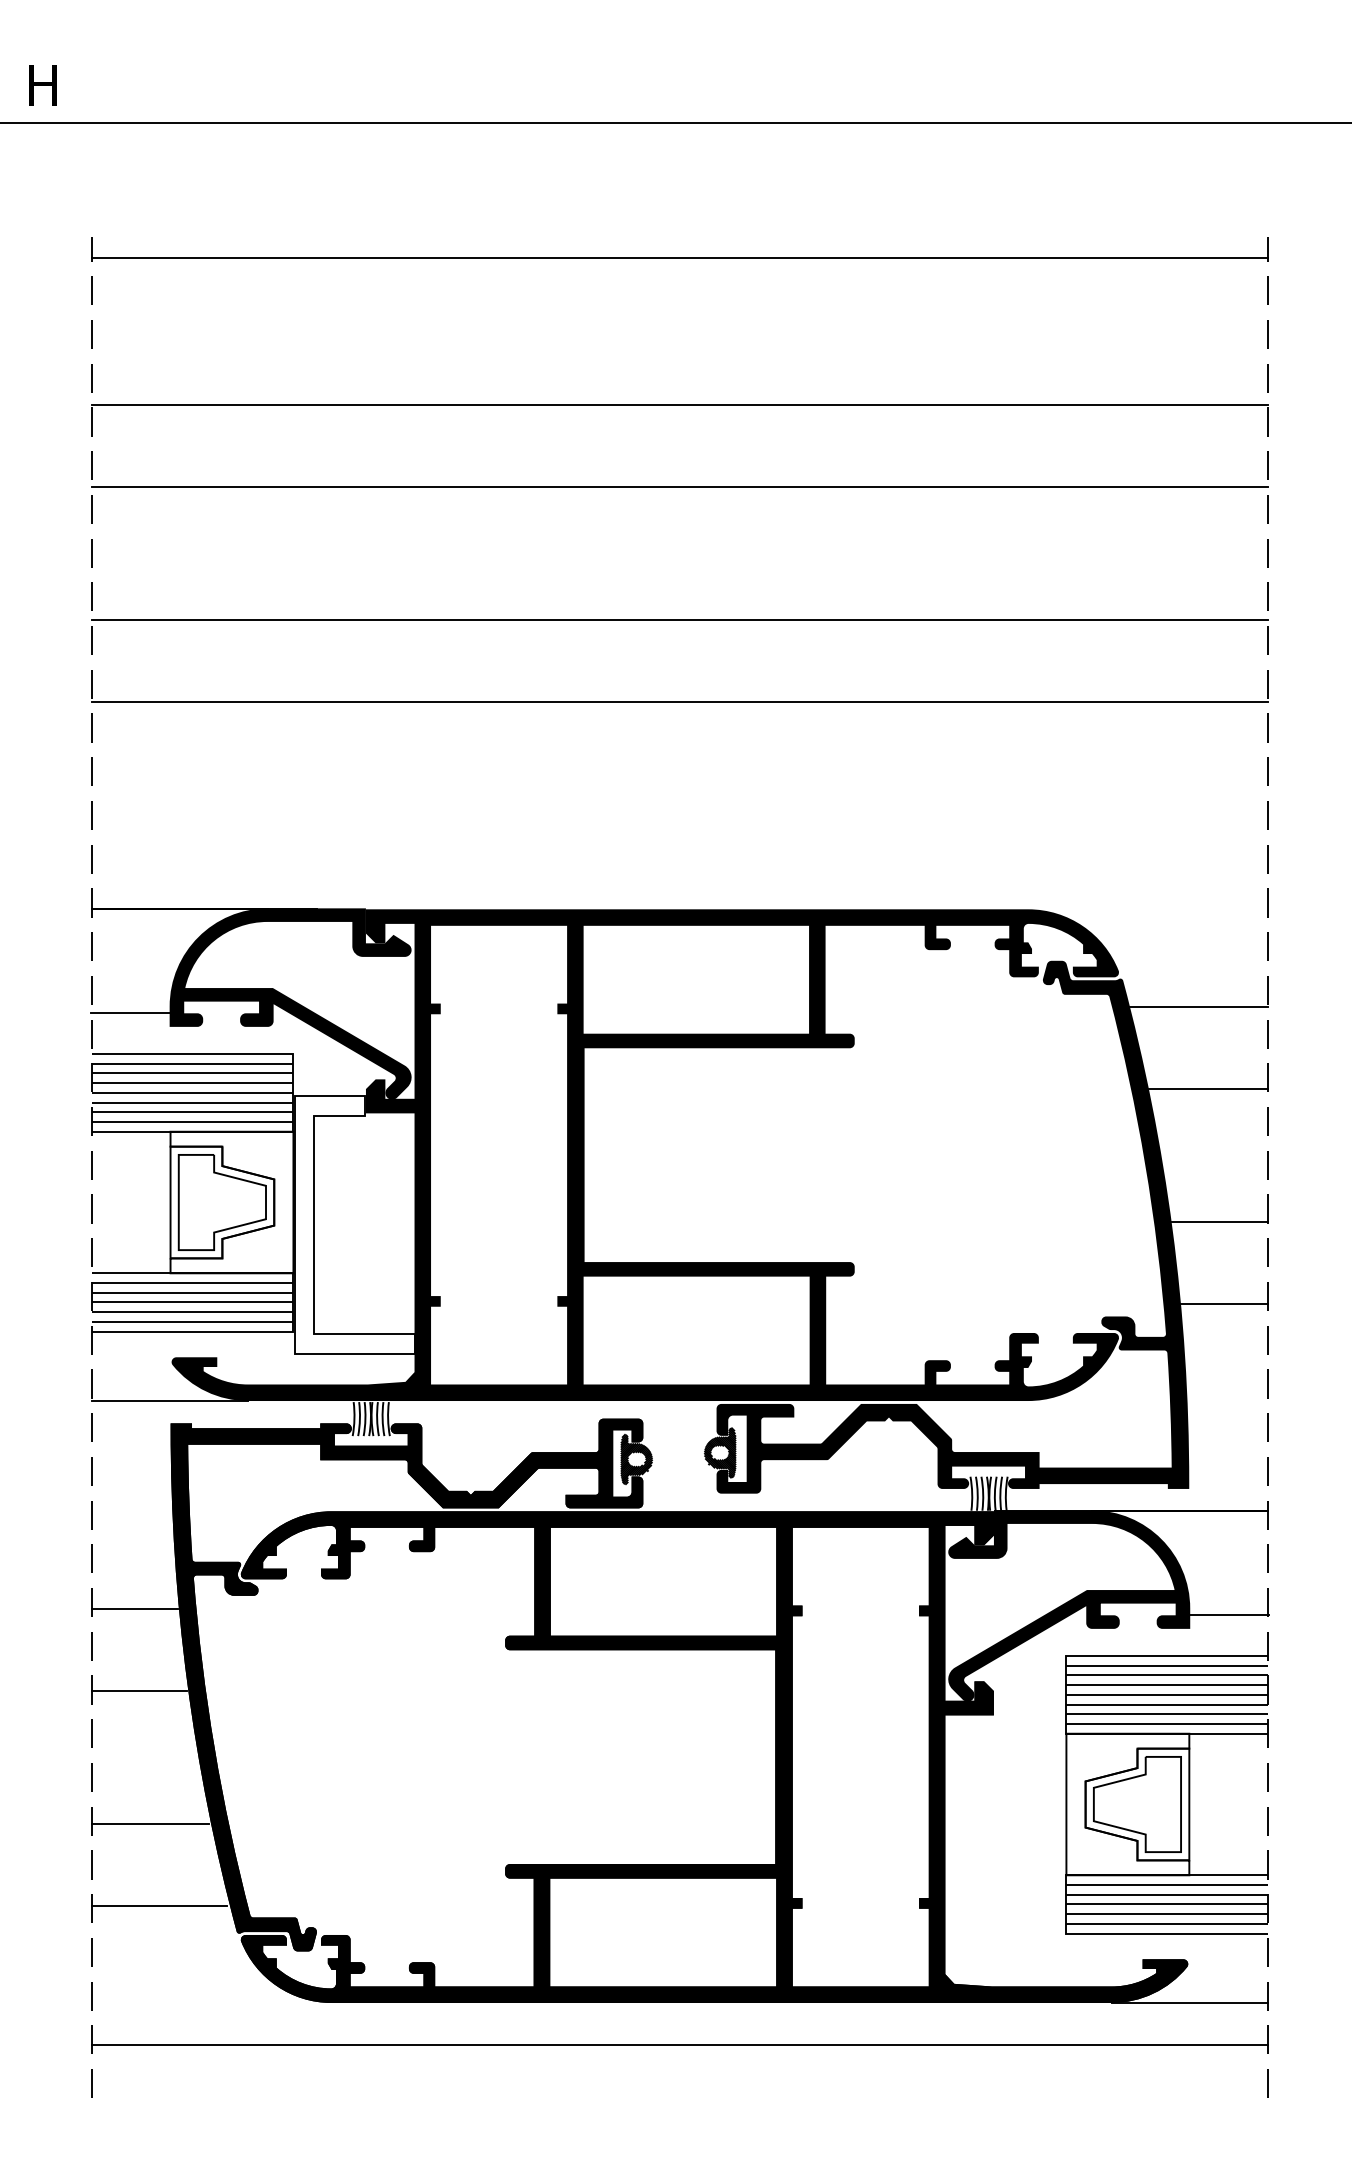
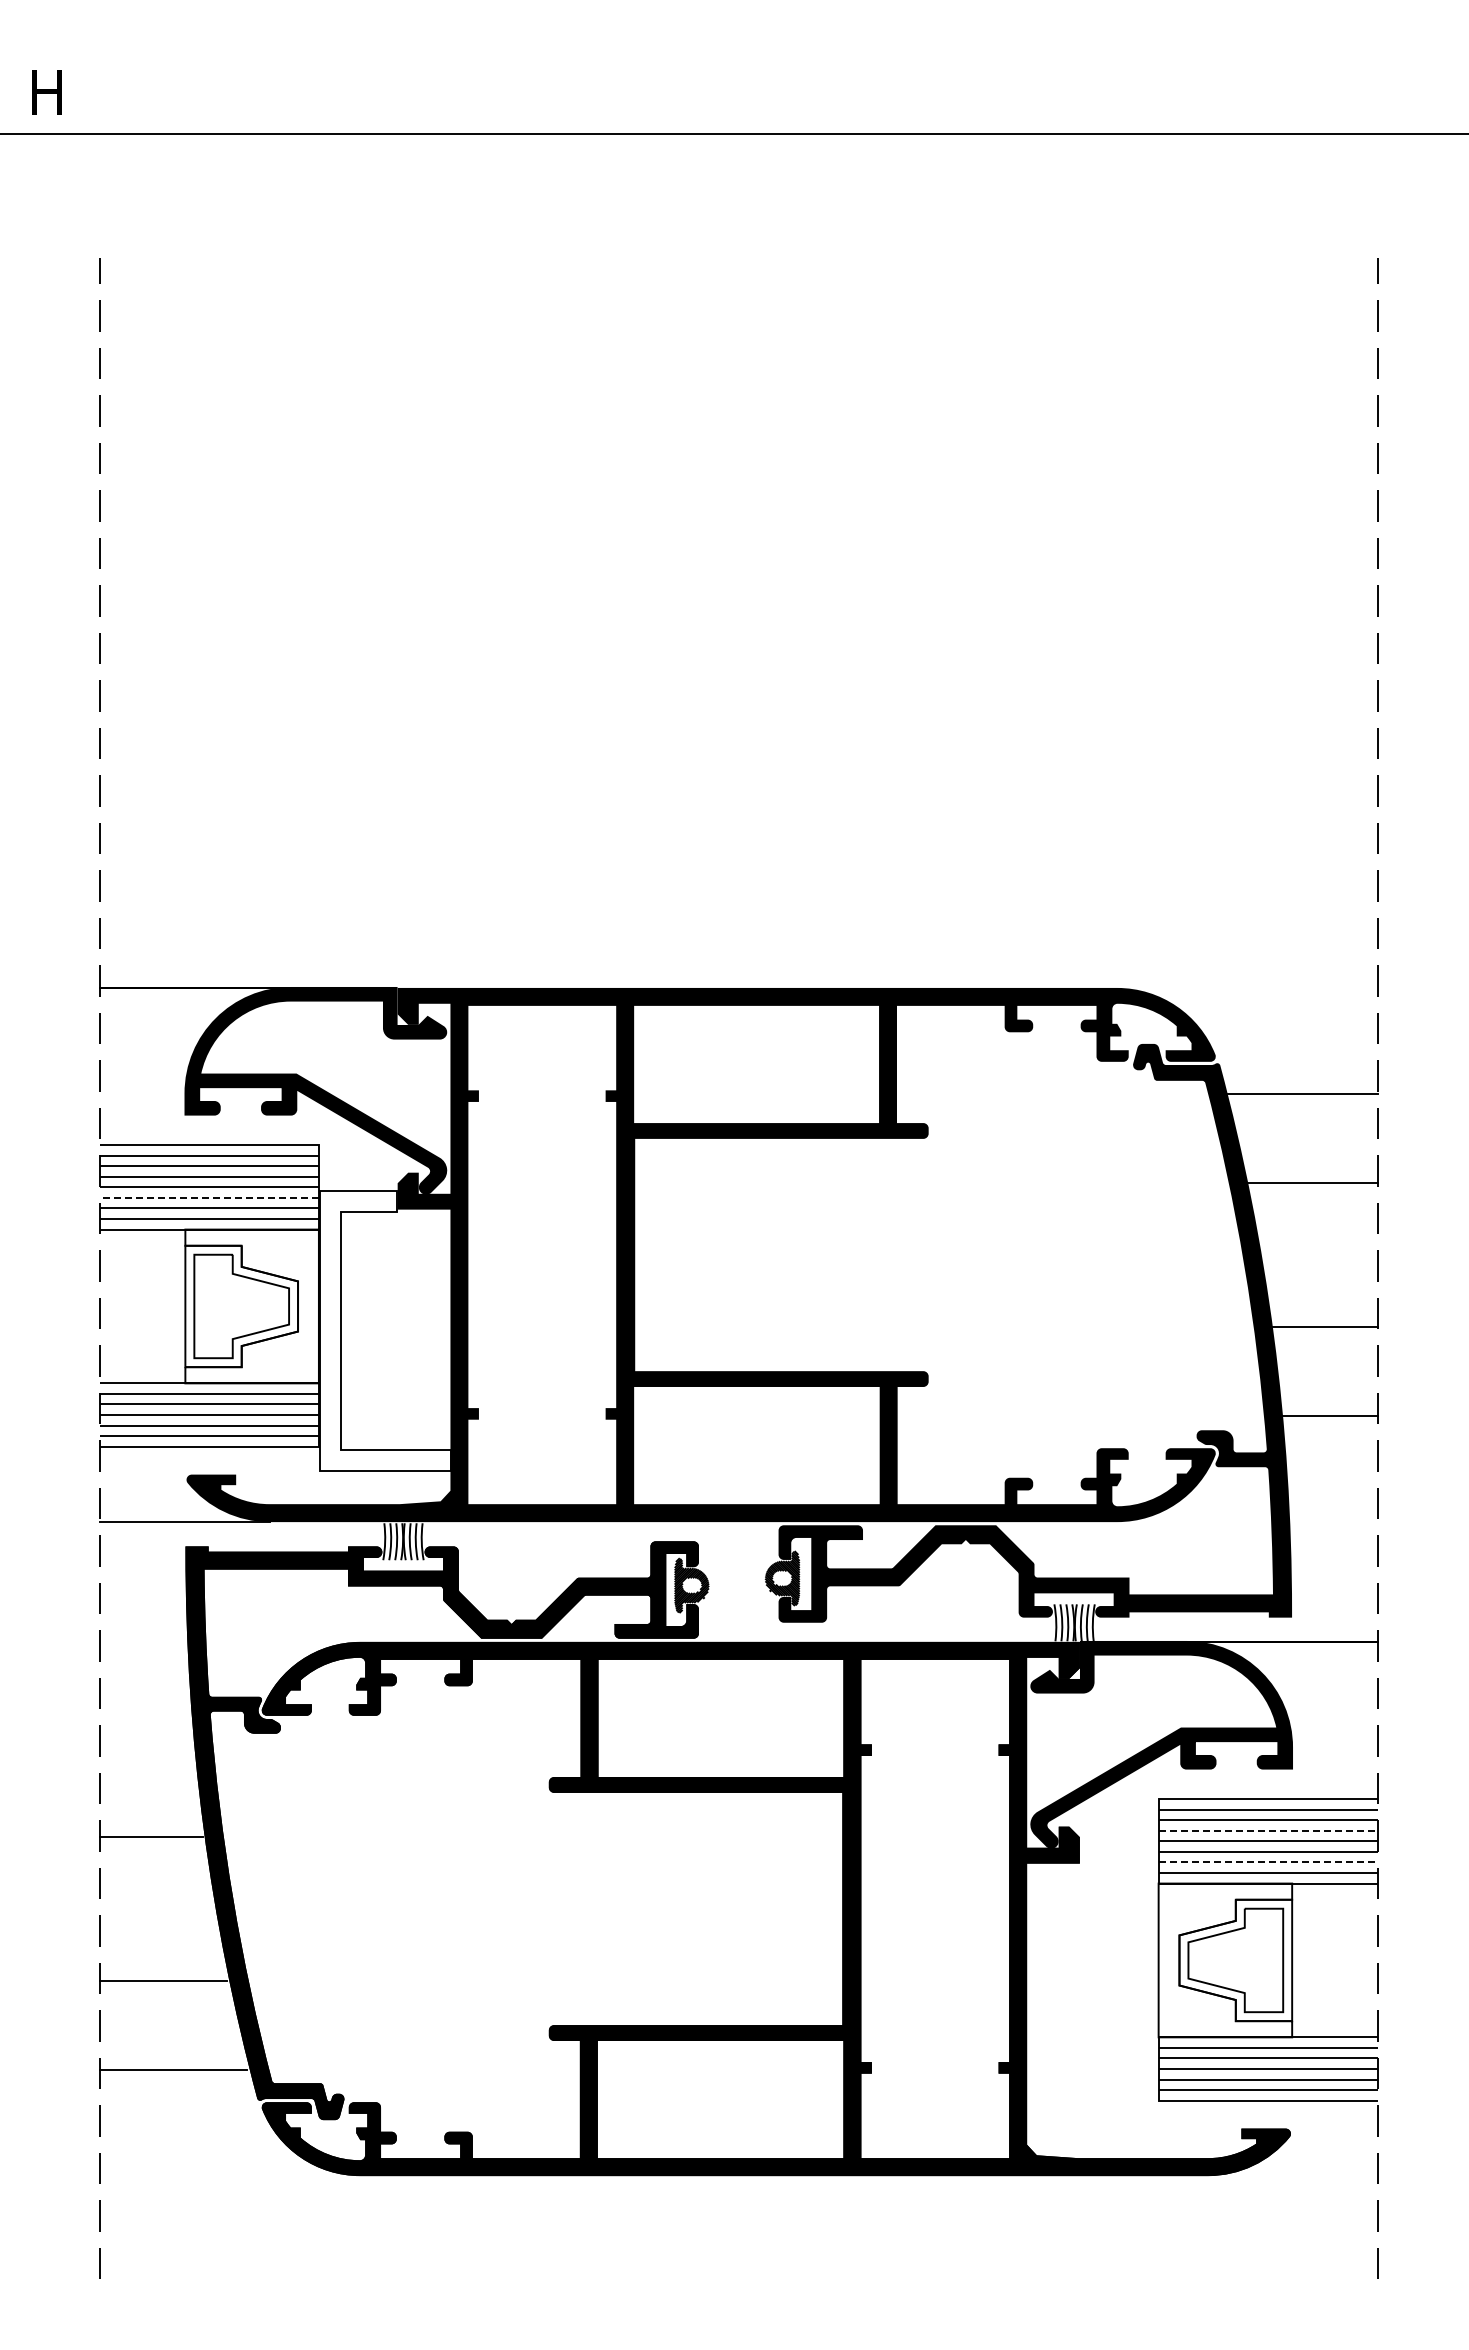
line: (679, 257) -> (738, 279), removed
line: (679, 404) -> (738, 439), removed
line: (679, 486) -> (738, 528), removed
line: (679, 619) -> (738, 673), removed
line: (679, 701) -> (738, 762), removed
line: (130, 1012) -> (141, 1100), removed
line: (192, 1102) -> (209, 1197), solid -> dashed
line: (134, 1608) -> (146, 1747), removed
line: (1229, 1614) -> (1335, 1754), removed
line: (1167, 1684) -> (1268, 1830), solid -> dashed
line: (1167, 1714) -> (1268, 1862), solid -> dashed
line: (1189, 2003) -> (1292, 2176), removed
line: (679, 2044) -> (738, 2221), removed

